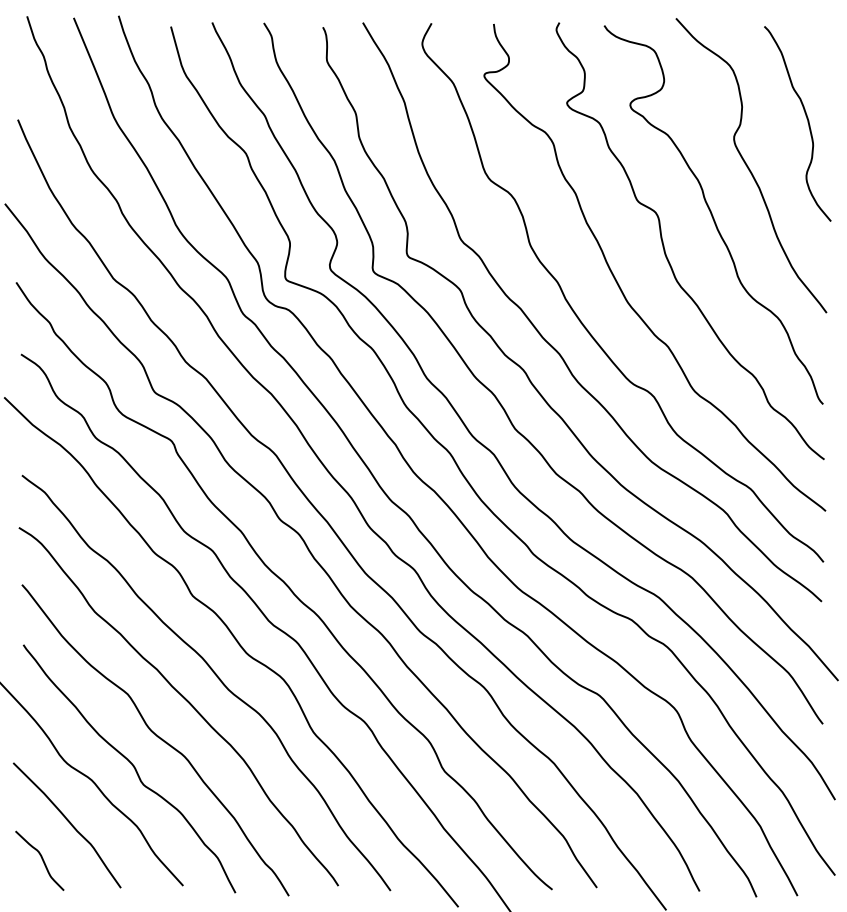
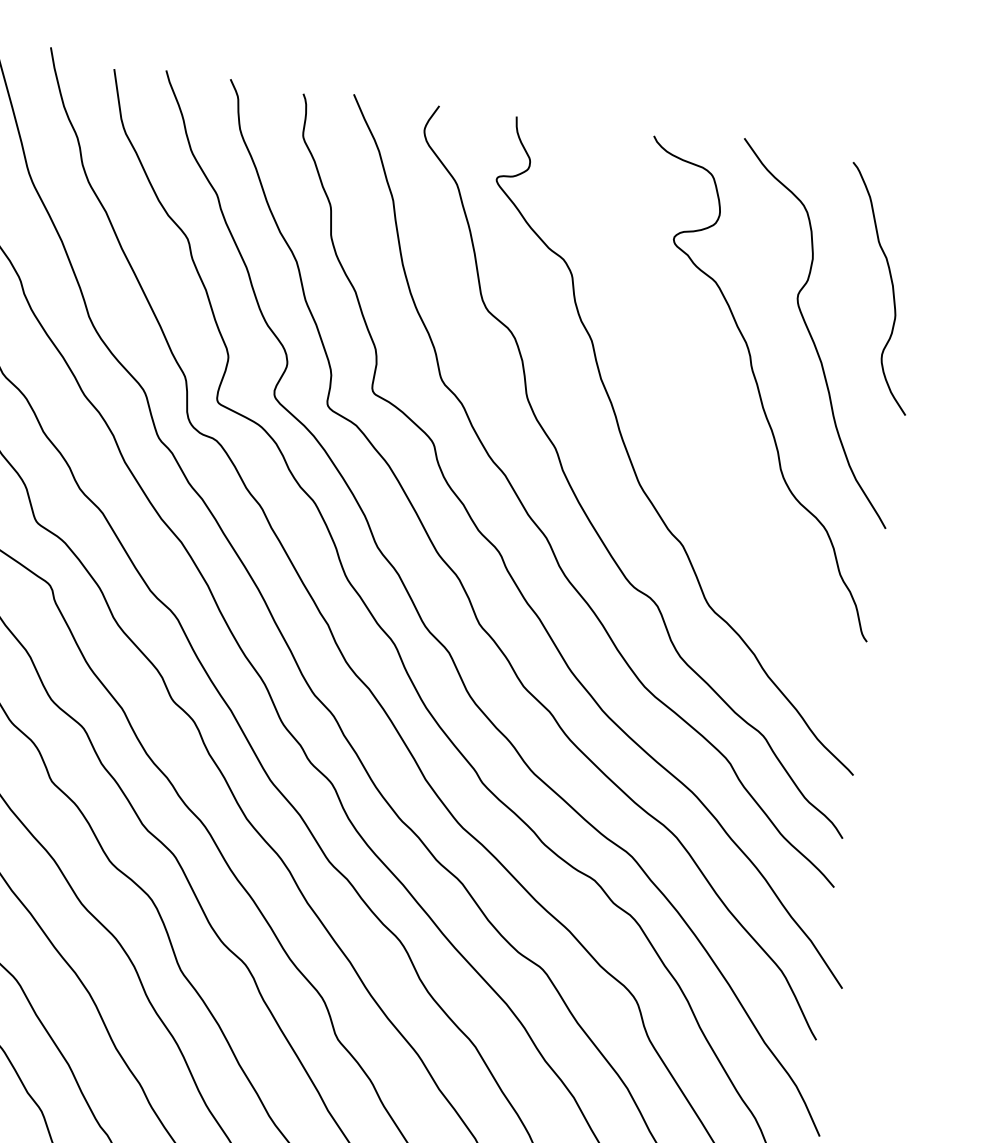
curve: (665, 249) -> (694, 424), removed

